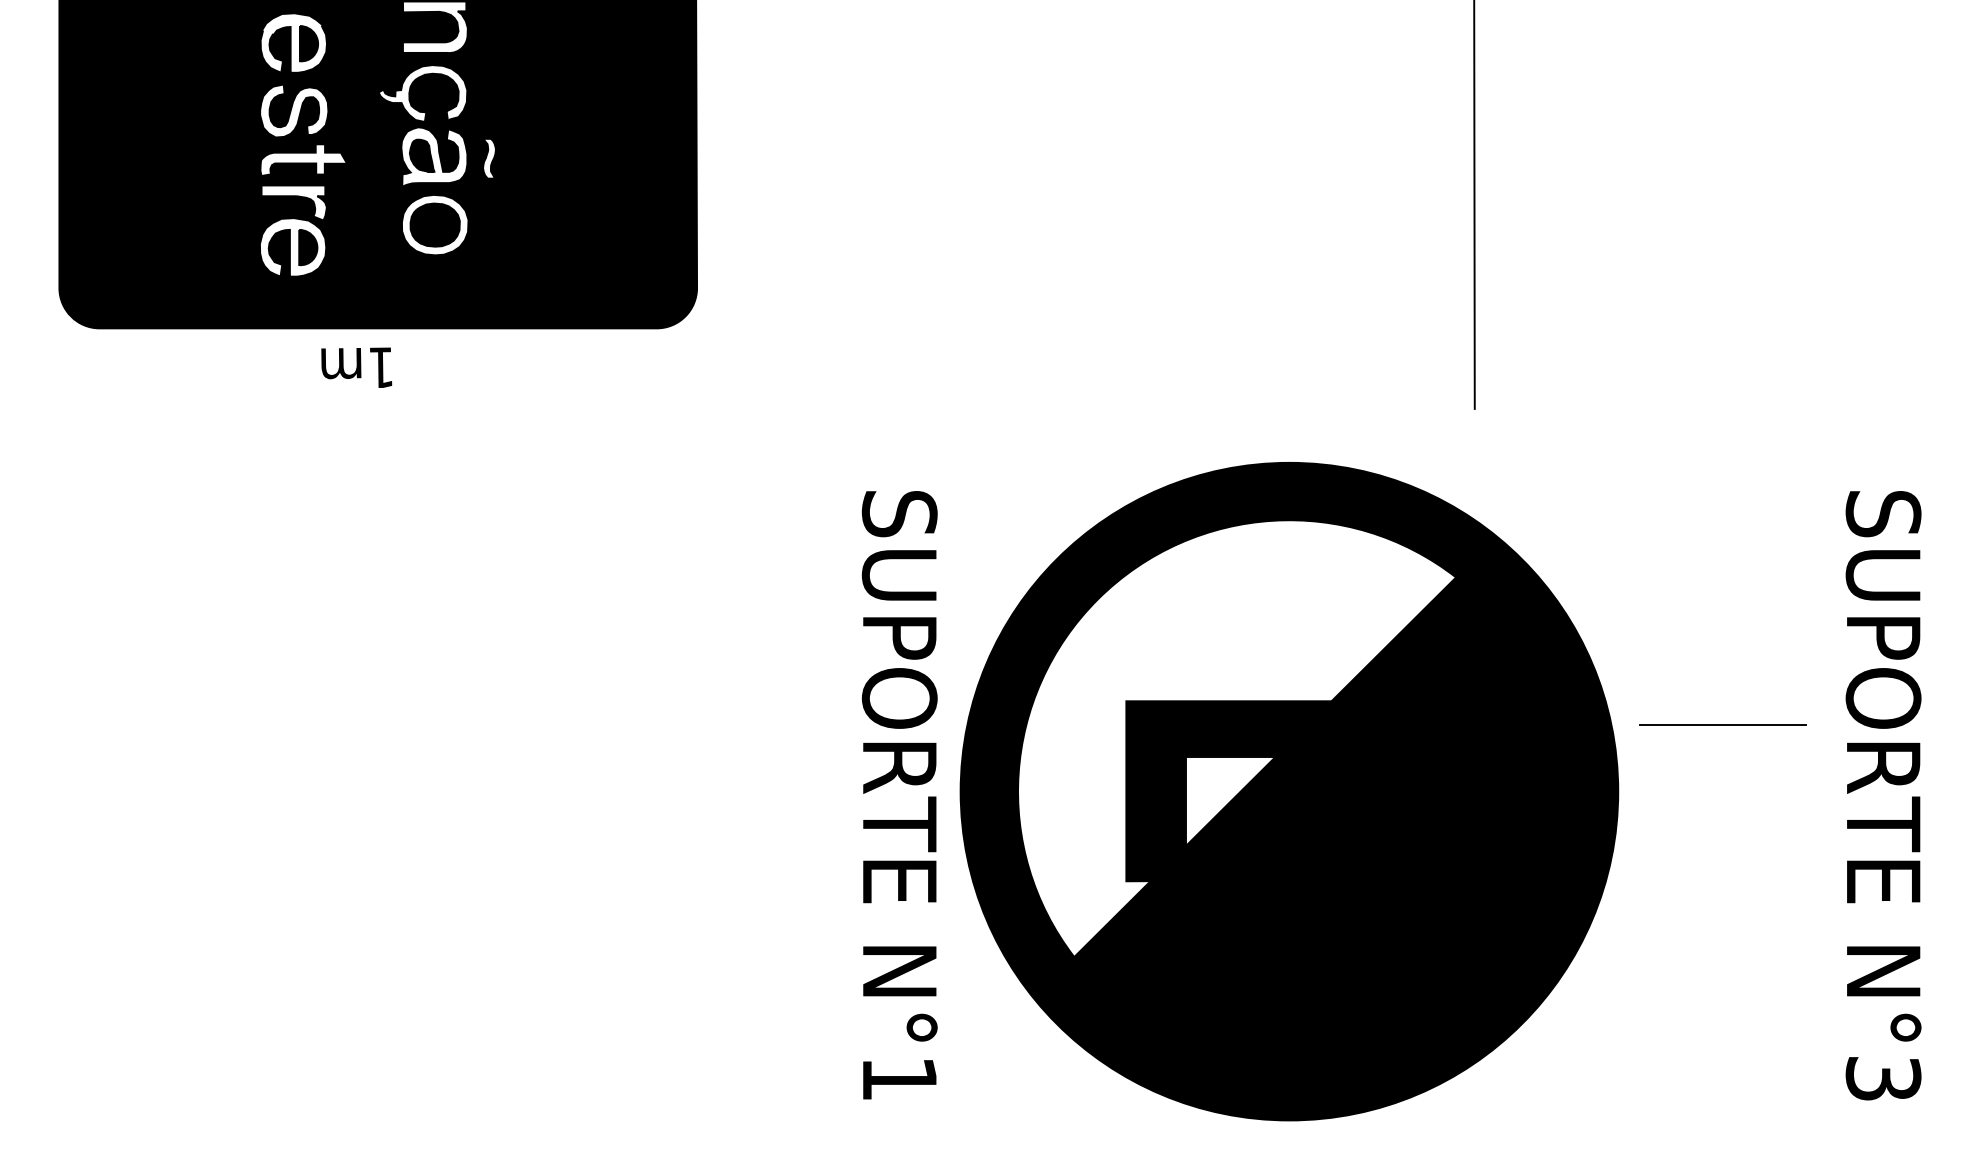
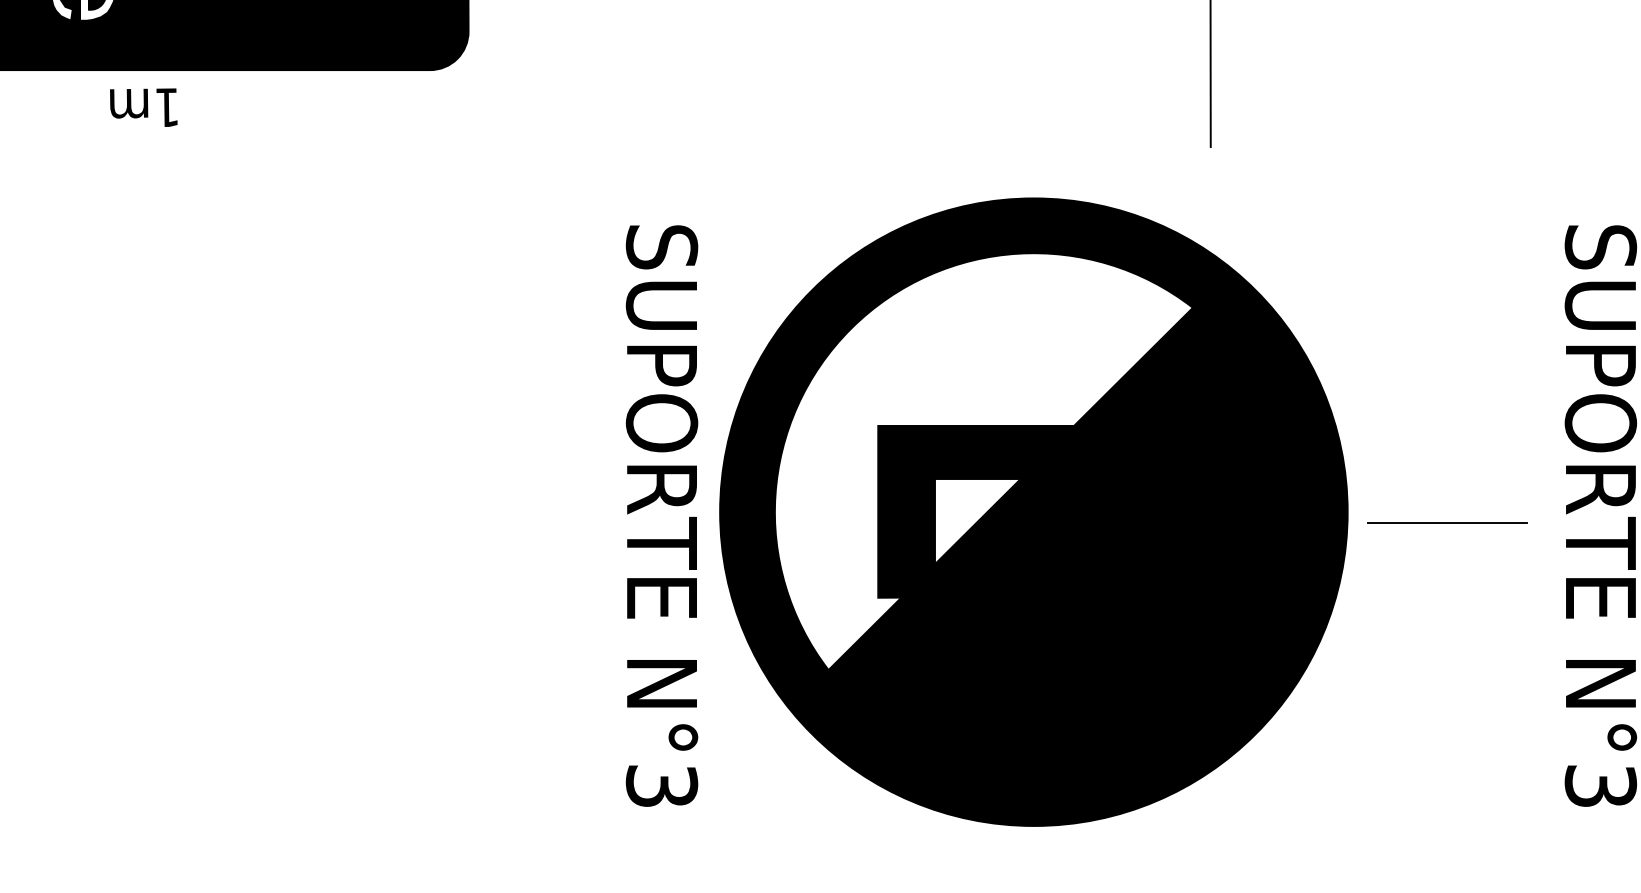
line: (1722, 724) -> (1447, 522), moved
text: (899, 1078) -> (661, 785), N°1 -> N°3

